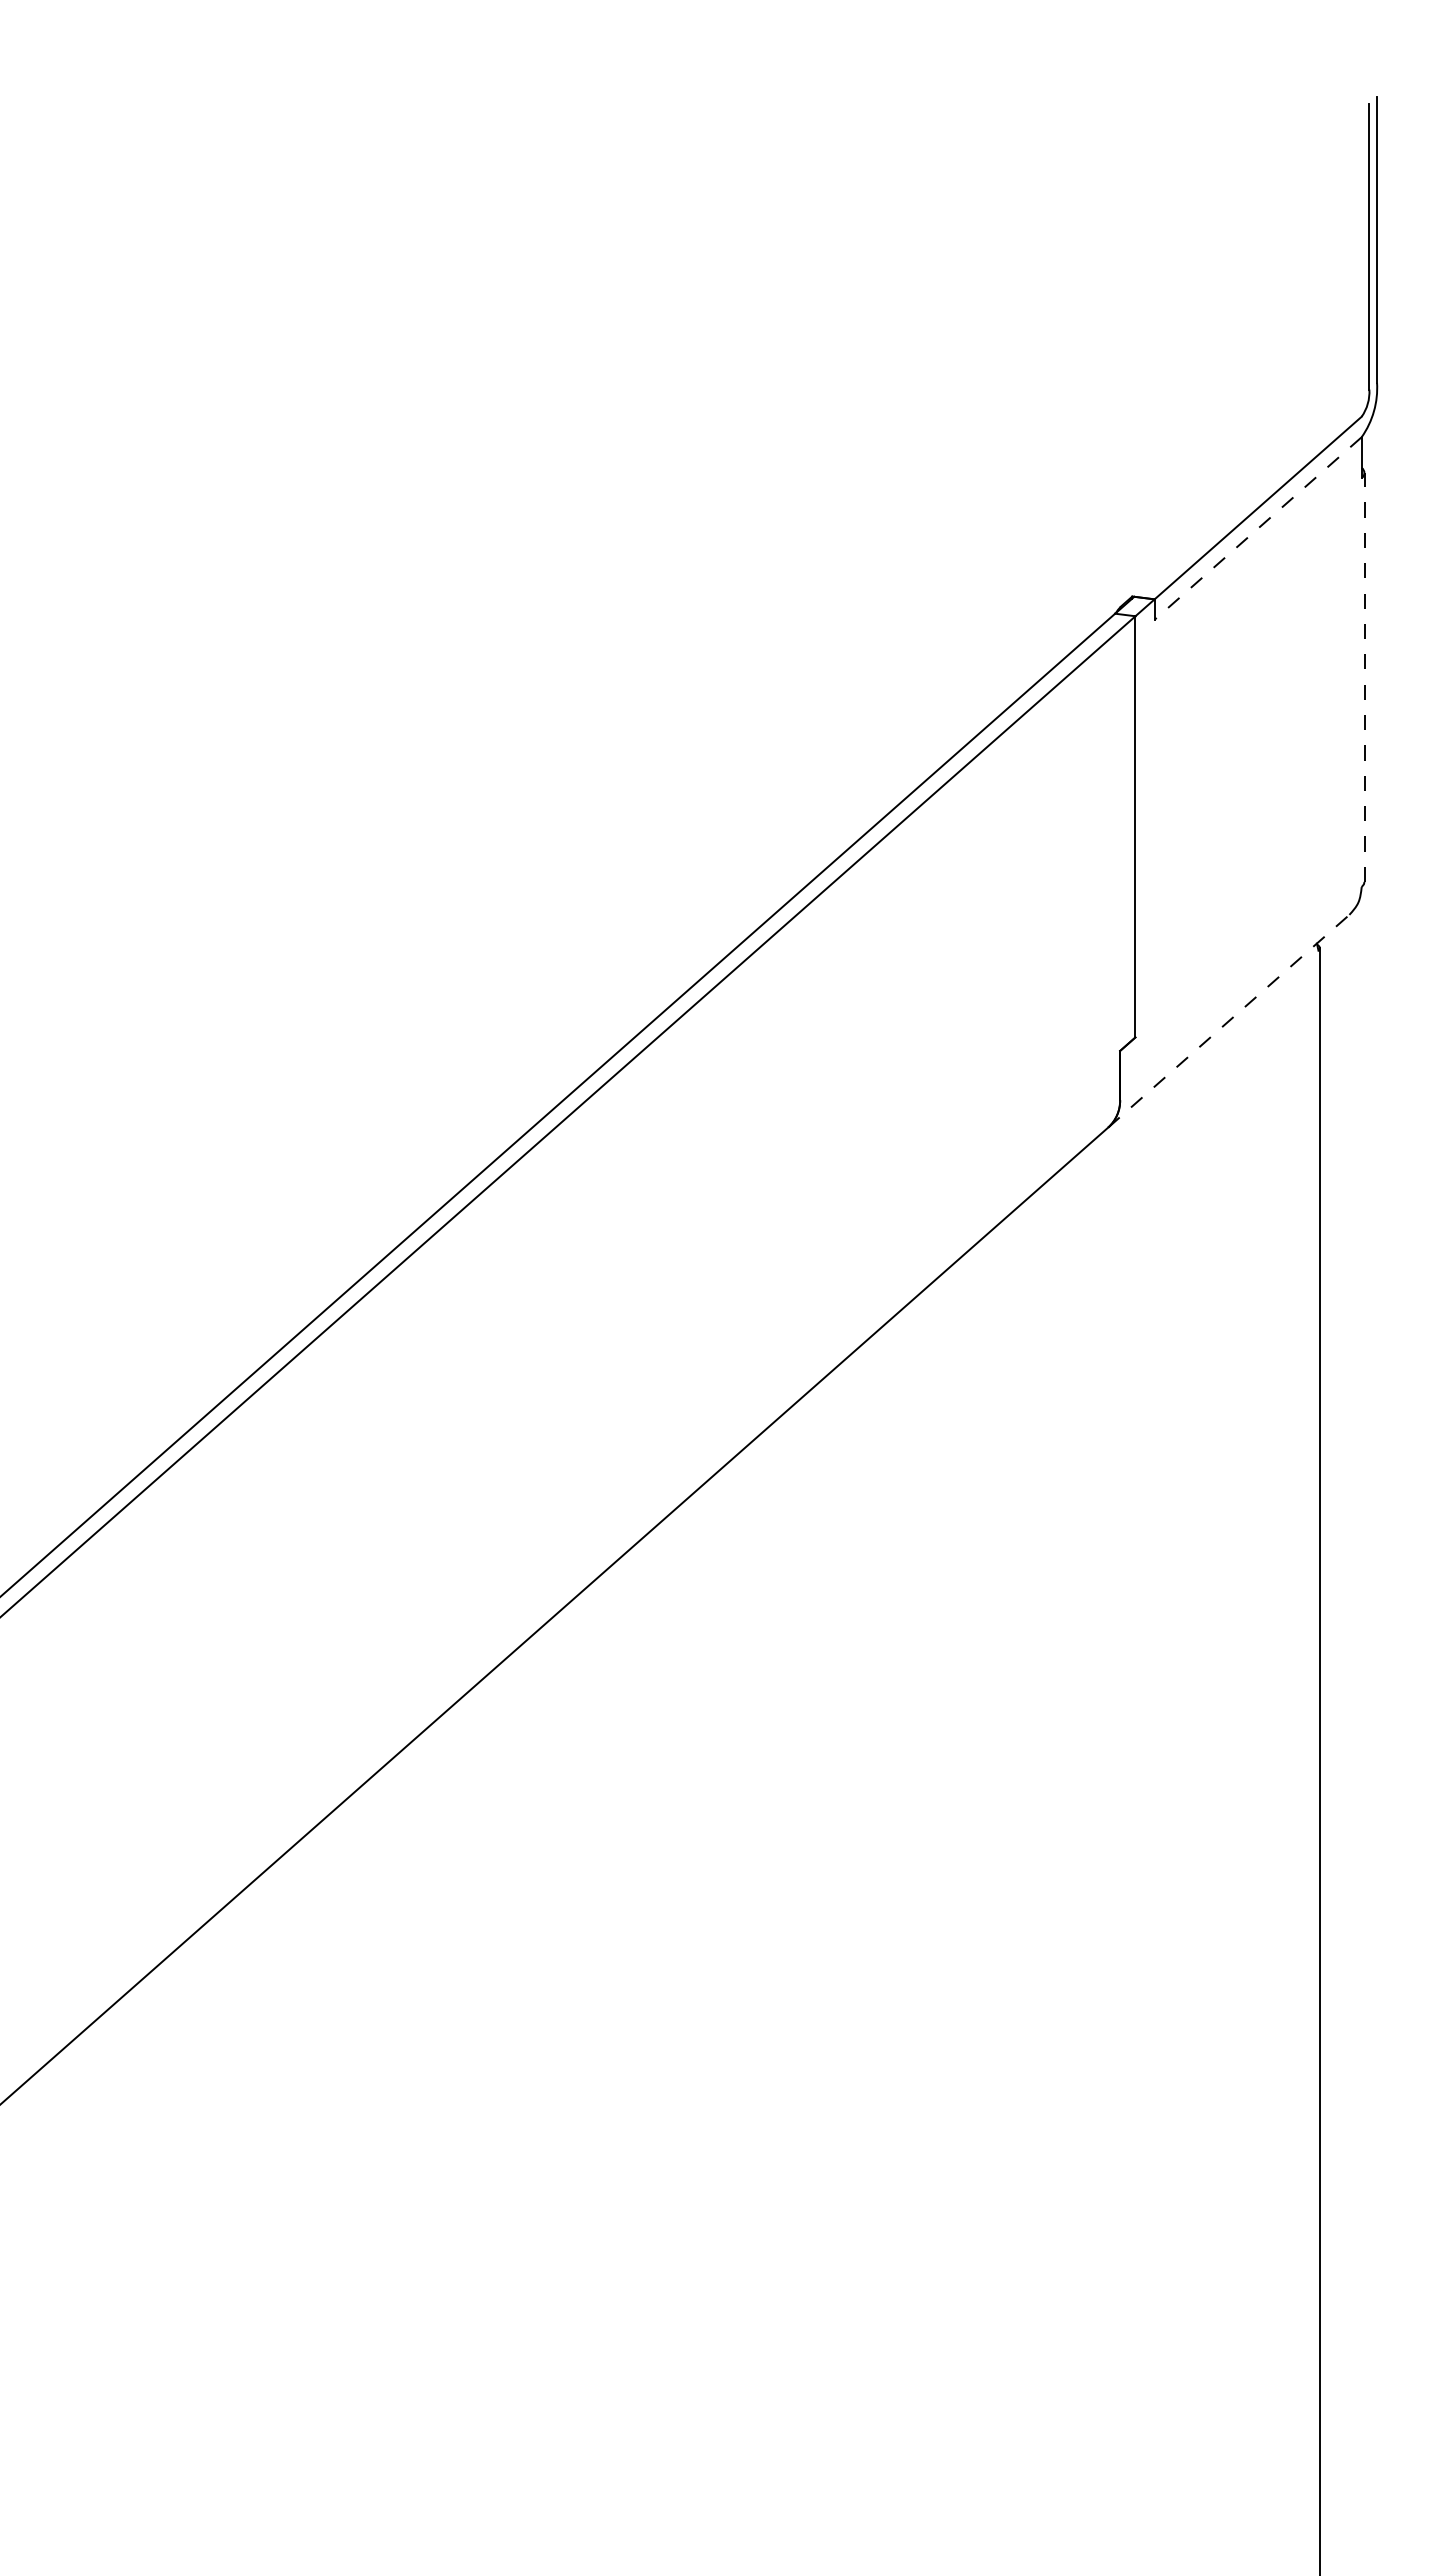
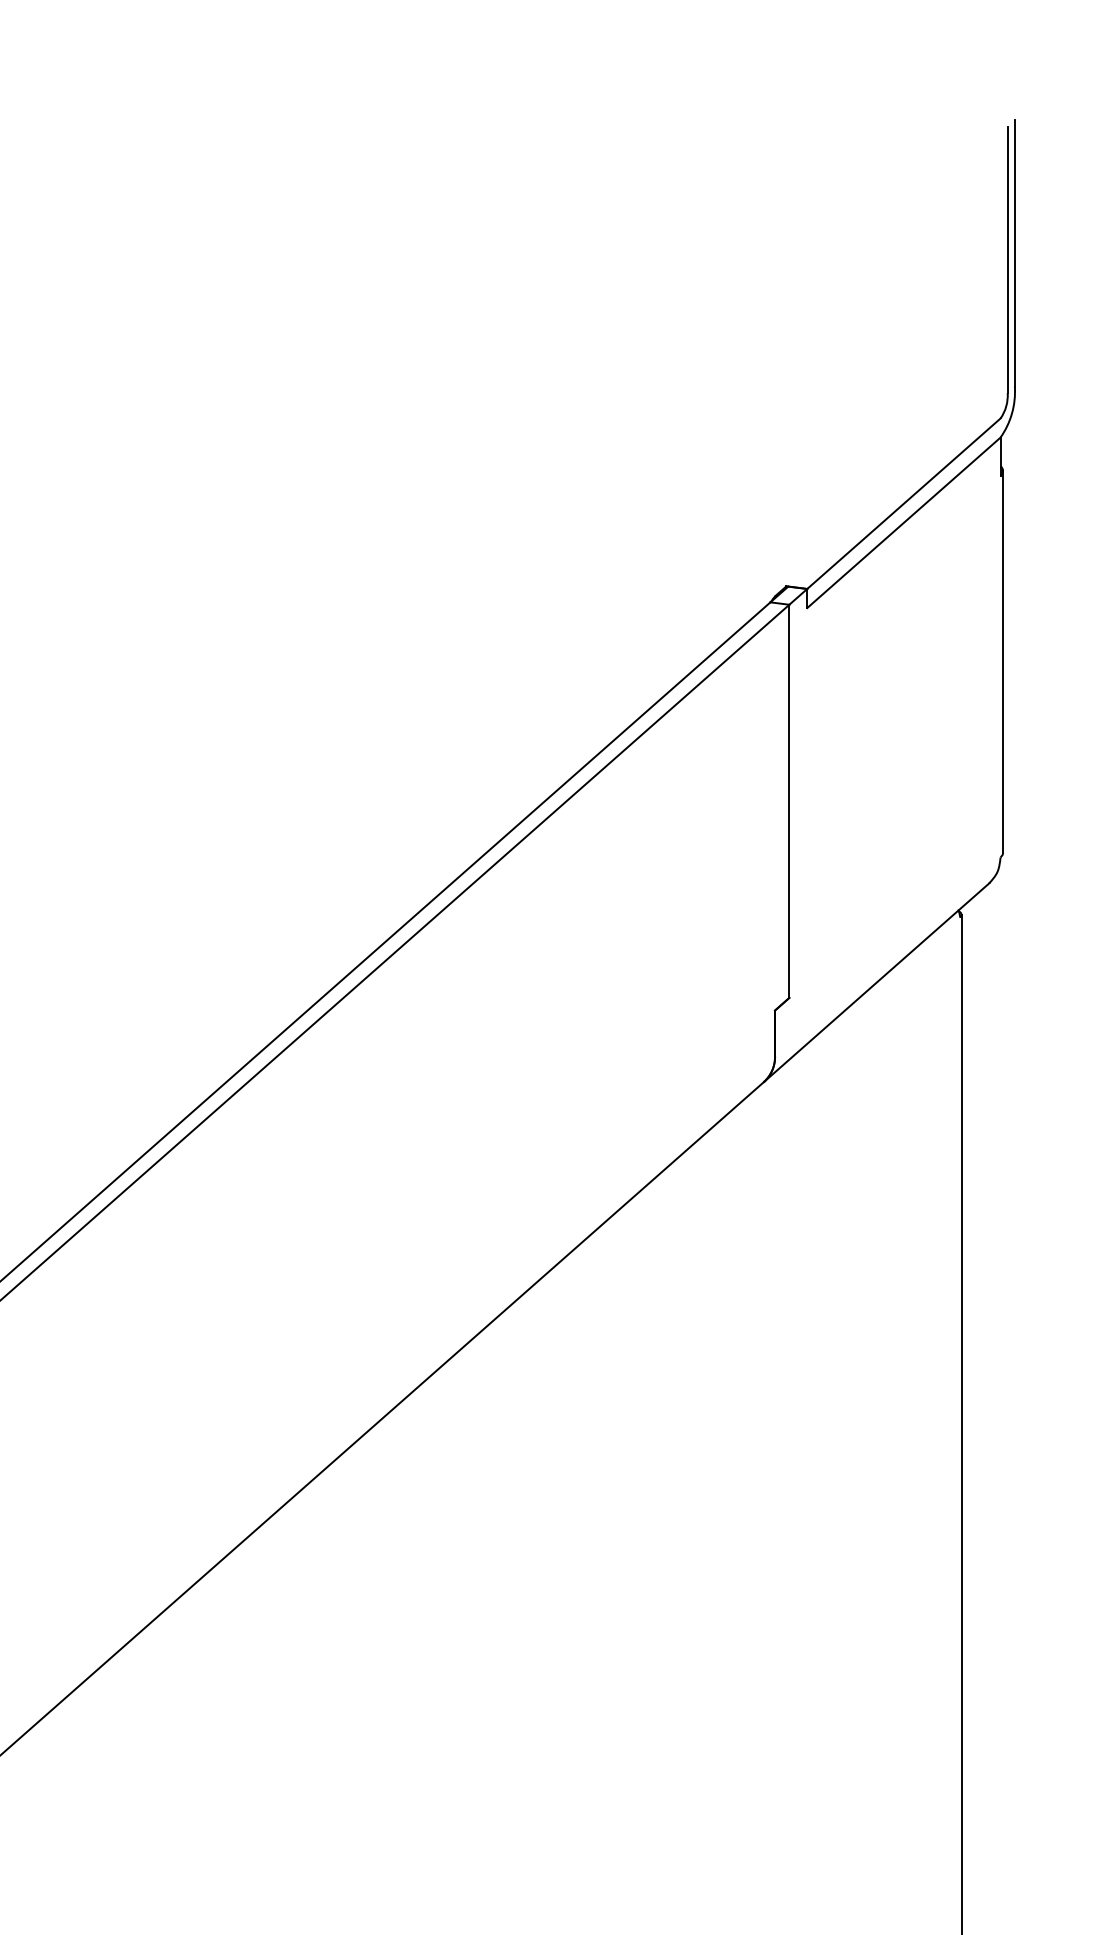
line: (1257, 528) -> (903, 522), dashed -> solid
line: (1364, 677) -> (1003, 661), dashed -> solid
line: (1229, 1020) -> (877, 982), dashed -> solid

